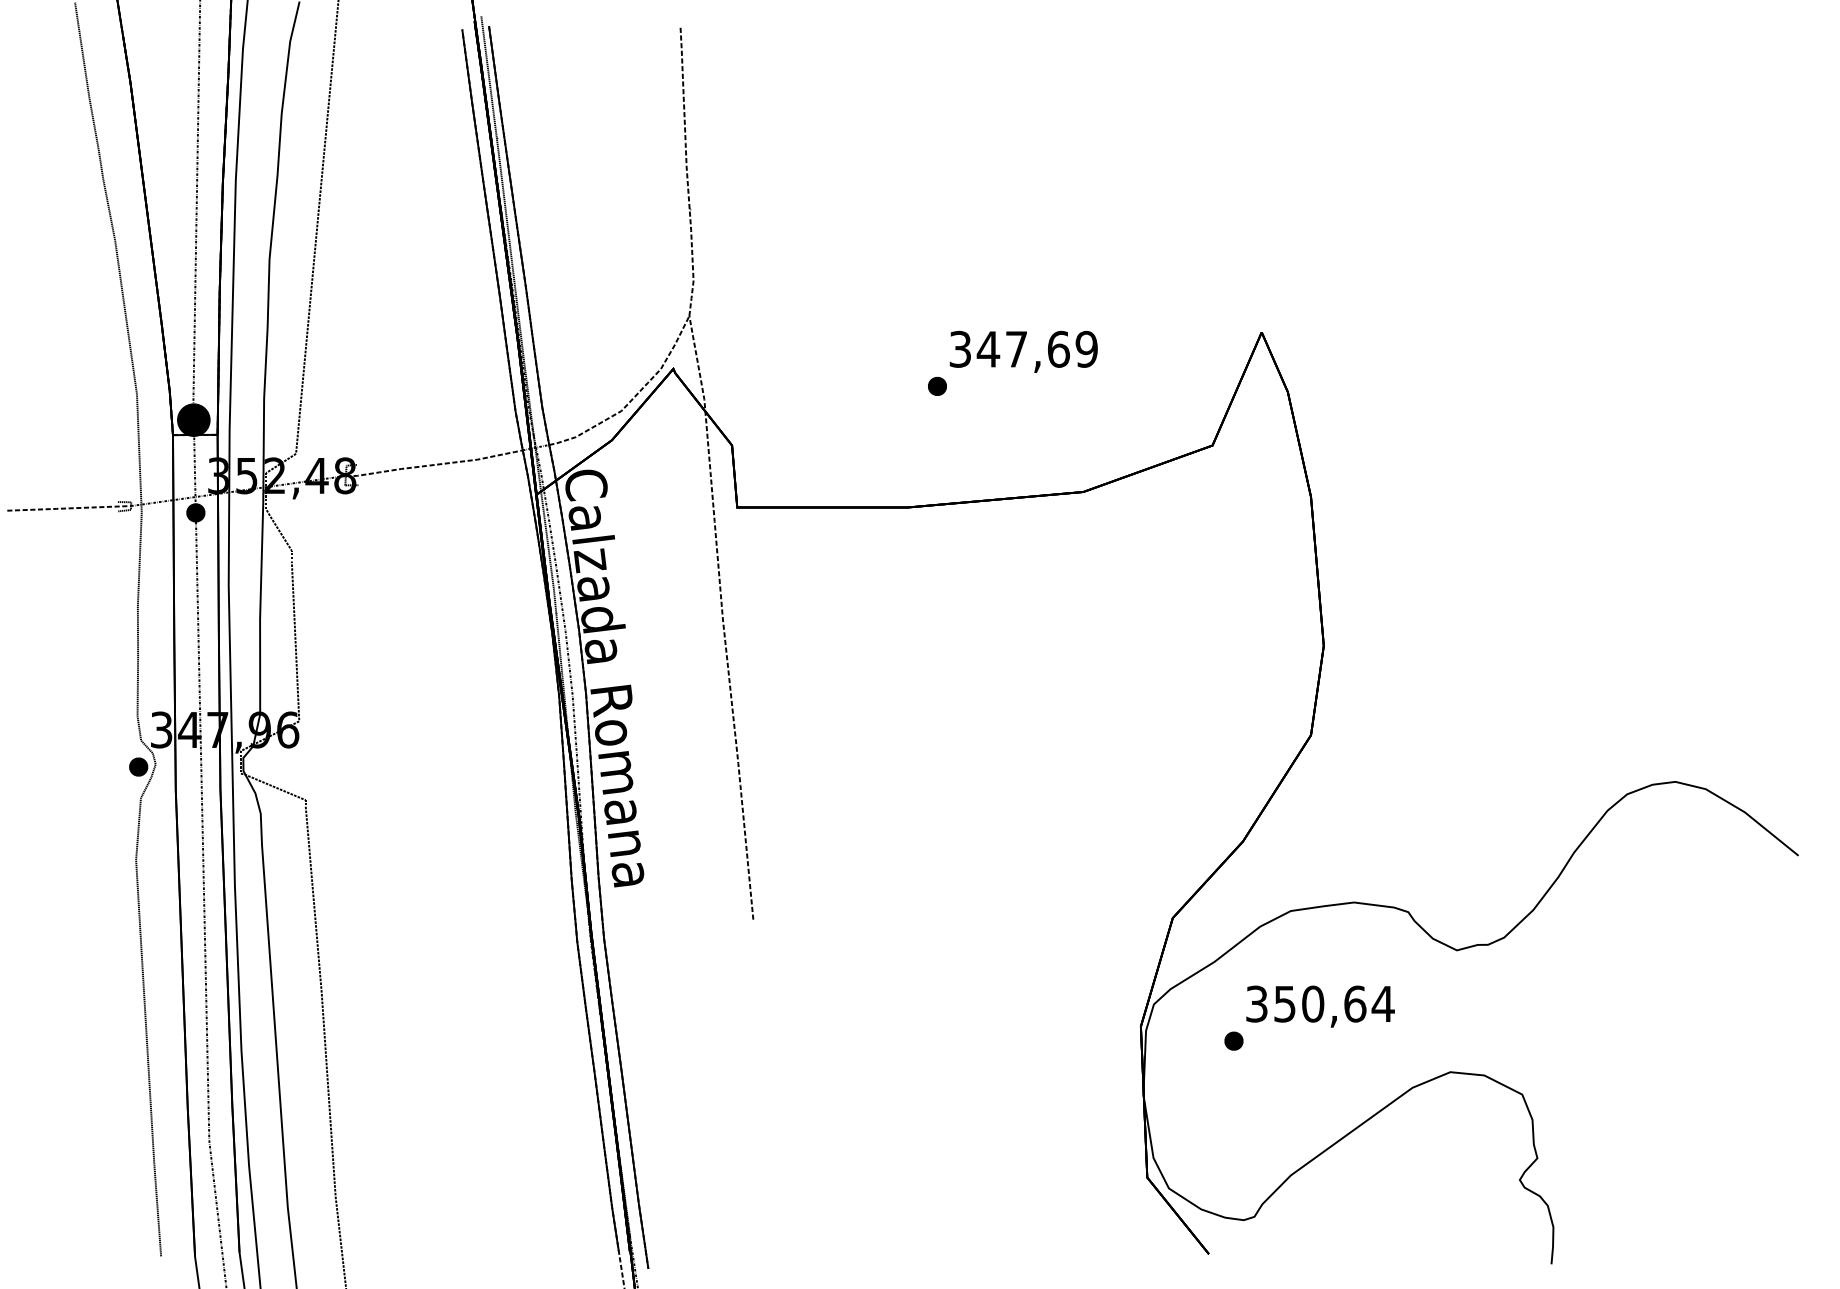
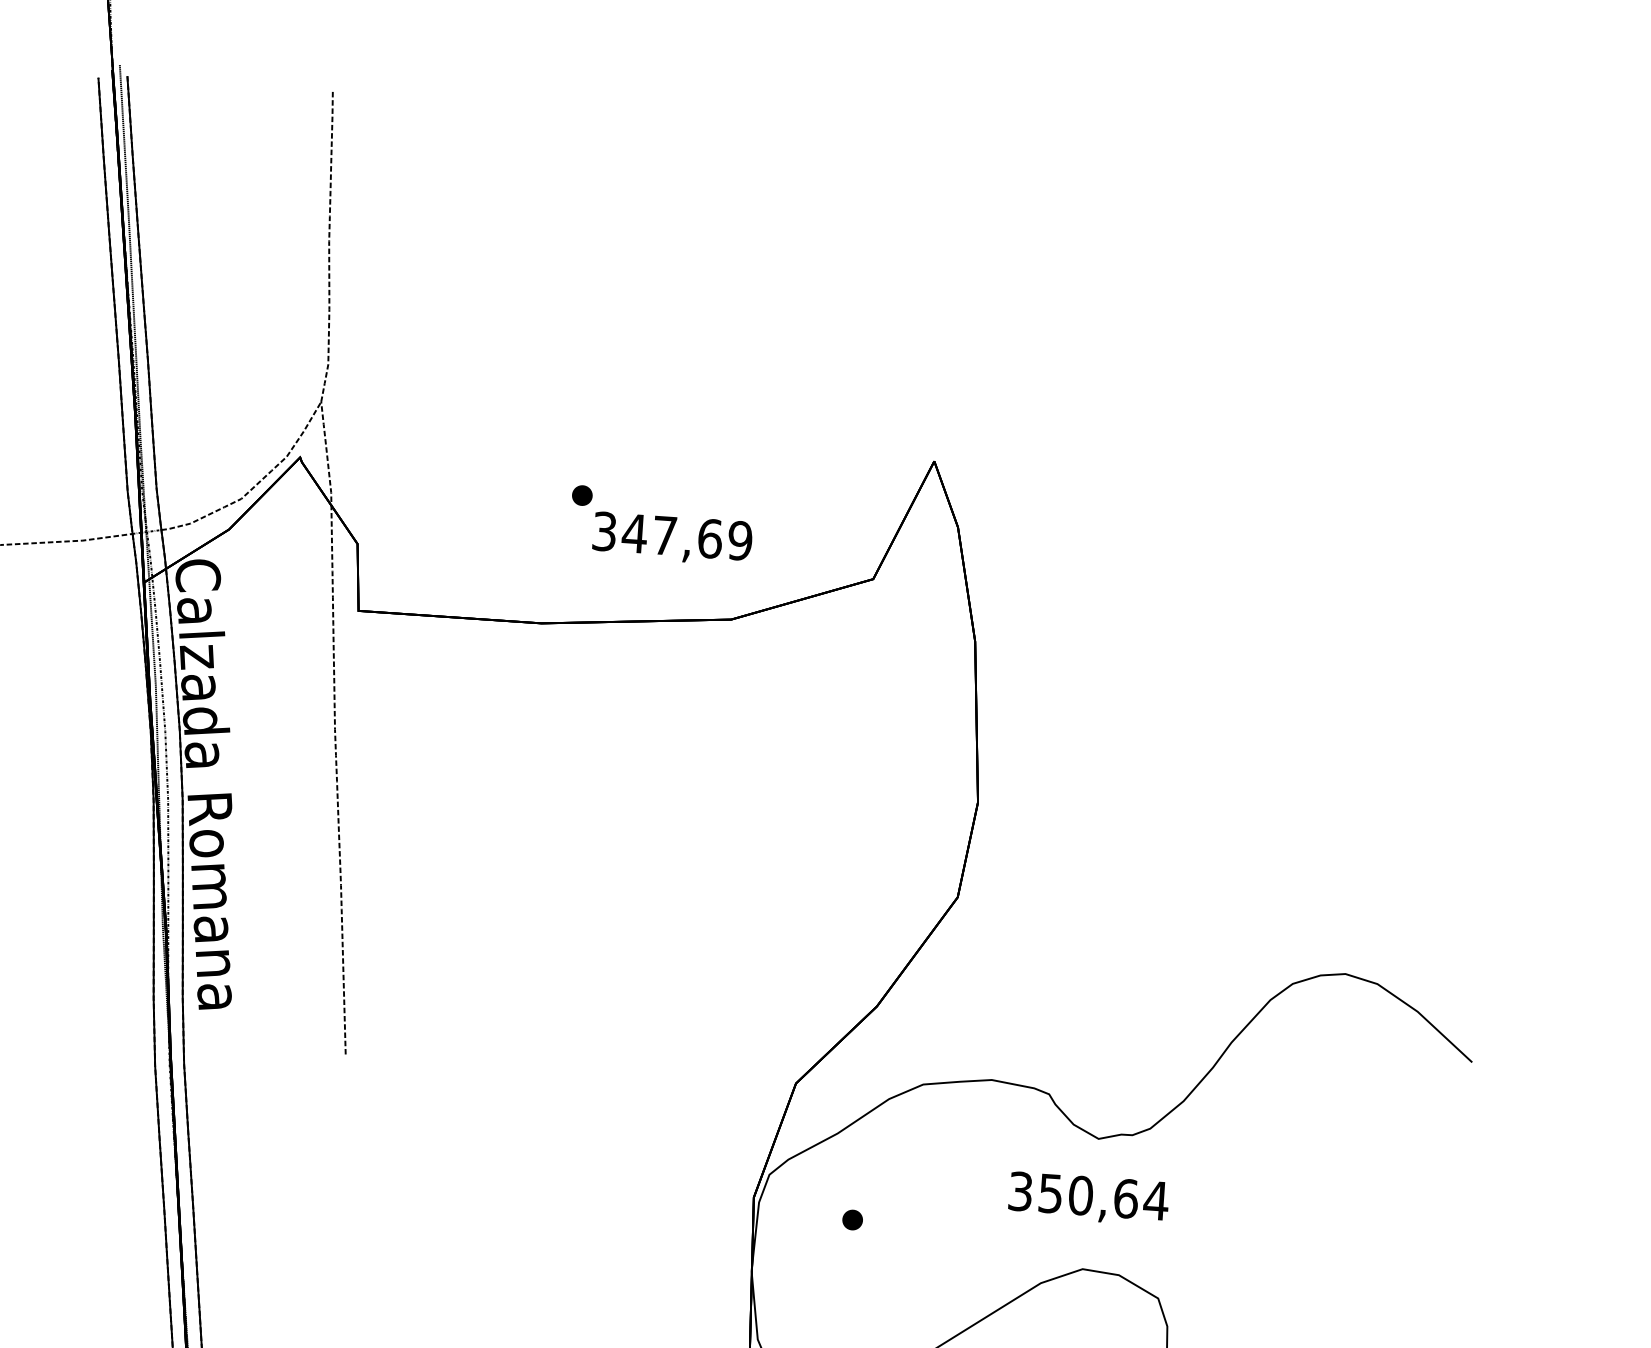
text: (1023, 351) -> (672, 538), moved
text: (1320, 1006) -> (1088, 1198), moved

